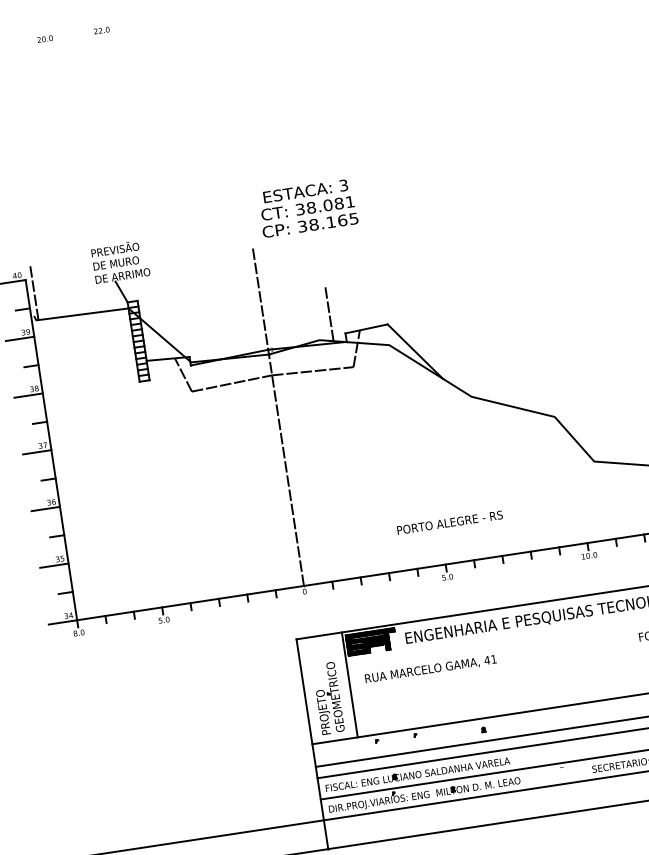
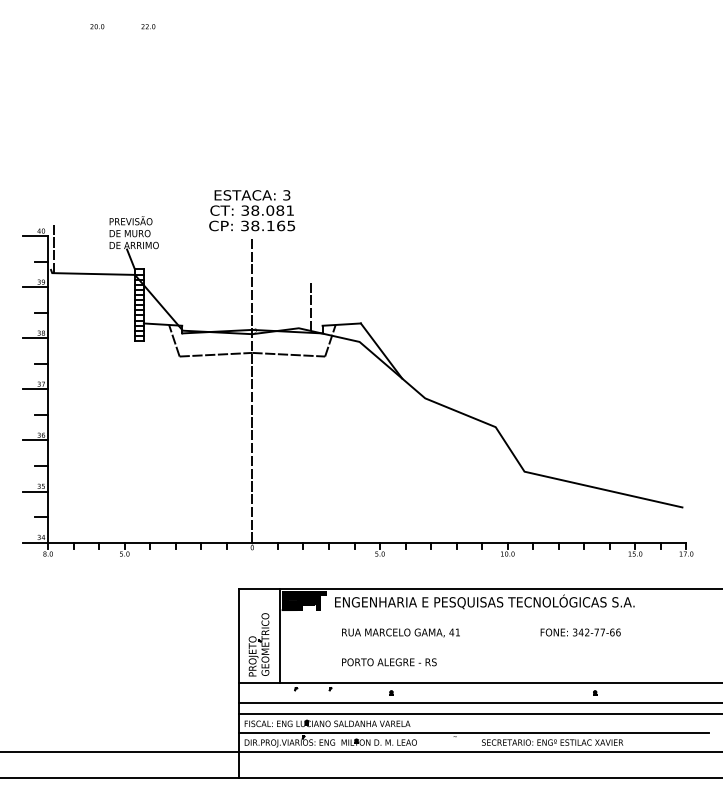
text: (308, 208) -> (252, 210), moved
text: (450, 522) -> (389, 662), moved
text: (430, 669) -> (400, 632), moved

